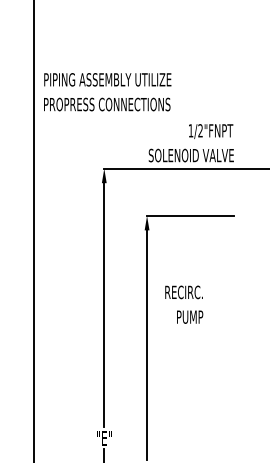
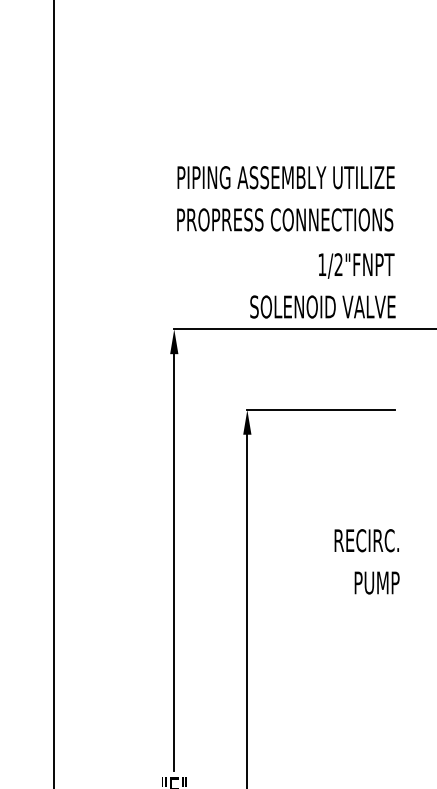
text: (107, 92) -> (285, 199), moved
text: (184, 304) -> (367, 561), moved

